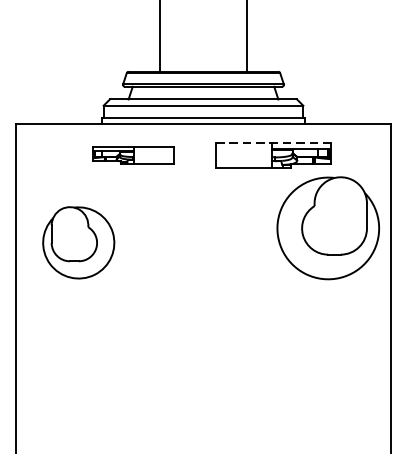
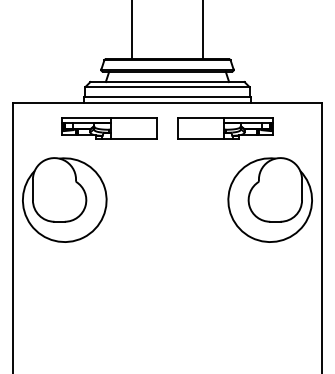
line: (273, 143) -> (225, 118), dashed -> solid
part: (133, 155) -> (109, 128), size x1.43
part: (327, 227) -> (269, 199), moved
part: (78, 242) -> (64, 199), size x1.43

